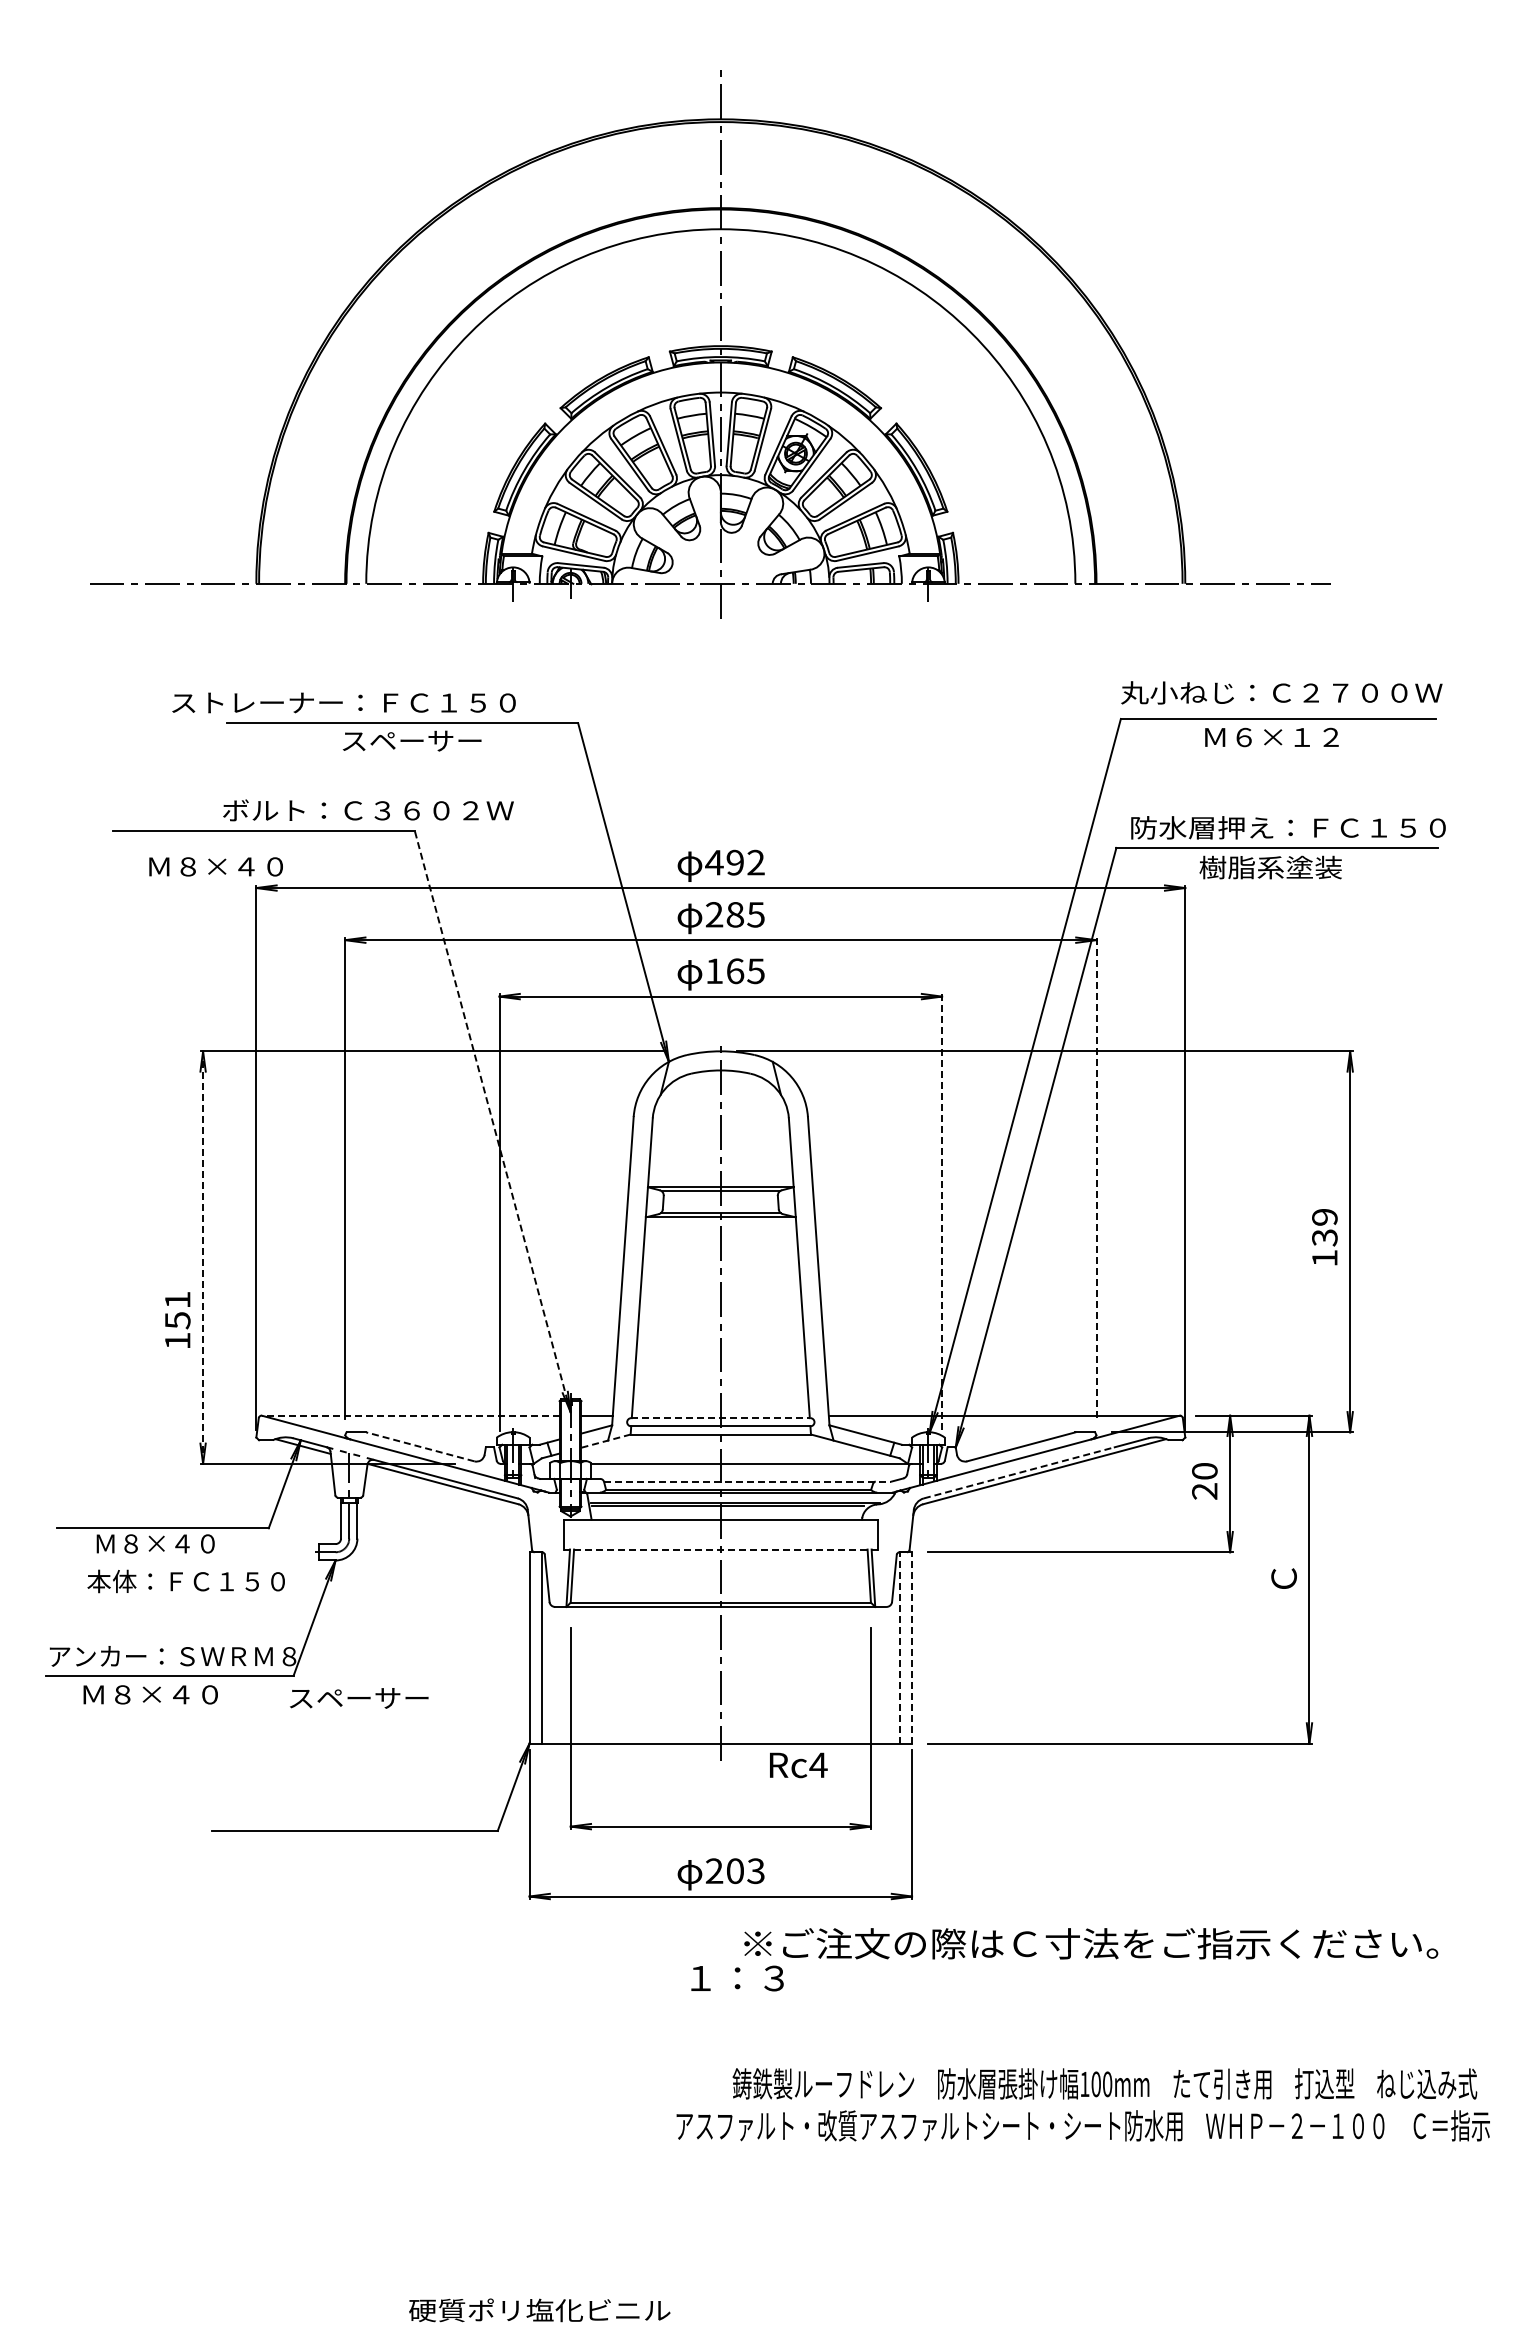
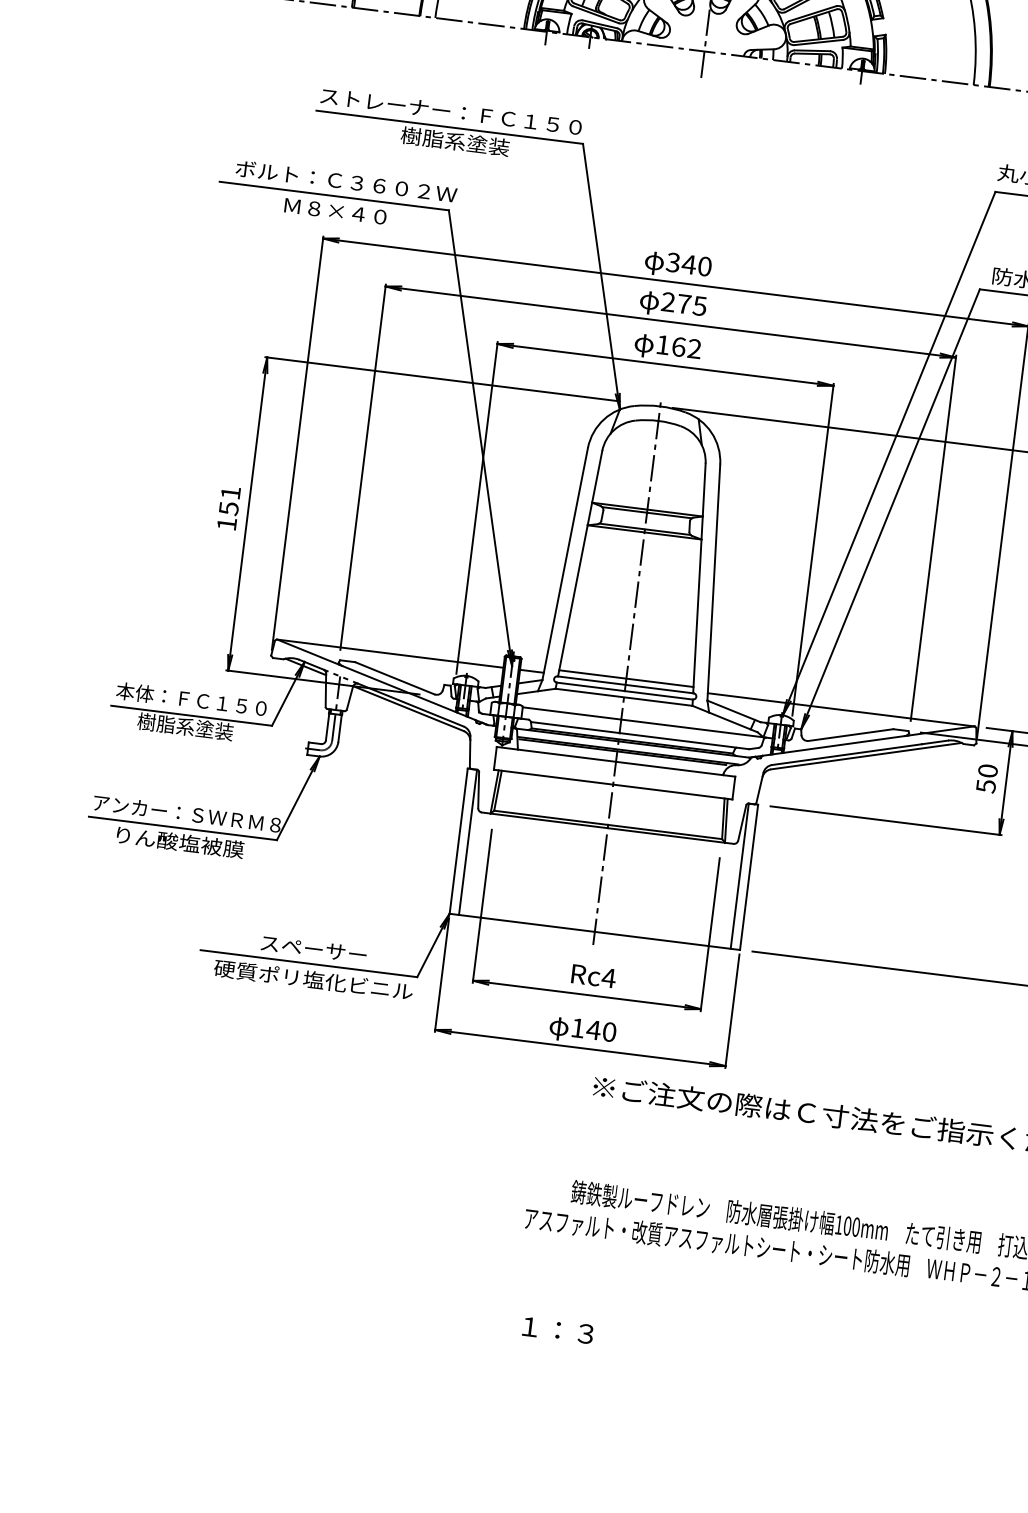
text: (343, 702) -> (450, 111), moved
text: (411, 740) -> (454, 141), スペーサー -> 樹脂系塗装
text: (368, 810) -> (346, 181), moved
text: (734, 862) -> (688, 264), 492 -> 340
text: (215, 866) -> (335, 211), moved
text: (735, 914) -> (684, 303), 285 -> 275
text: (755, 971) -> (694, 349), 165 -> 162
line: (492, 1121) -> (480, 438), dashed -> solid
line: (1096, 1178) -> (933, 538), dashed -> solid
line: (942, 1213) -> (813, 550), dashed -> solid
line: (203, 1257) -> (248, 514), dashed -> solid
text: (177, 1319) -> (228, 507), moved
line: (720, 1409) -> (626, 678), added
line: (410, 1415) -> (390, 653), dashed -> solid
line: (720, 1418) -> (625, 685), dashed -> solid
line: (606, 1441) -> (536, 691), dashed -> solid
line: (420, 1446) -> (394, 678), dashed -> solid
line: (1019, 1472) -> (847, 754), dashed -> solid
line: (747, 1481) -> (639, 735), dashed -> solid
text: (1204, 1491) -> (985, 786), 20 -> 50
text: (156, 1543) -> (185, 726), Ｍ８×４０ -> 樹脂系塗装
line: (720, 1549) -> (612, 784), dashed -> solid
text: (185, 1581) -> (191, 699), moved
line: (899, 1647) -> (739, 875), dashed -> solid
line: (912, 1647) -> (749, 877), dashed -> solid
text: (167, 1694) -> (179, 842), Ｍ８×４０ -> りん酸塩被膜
text: (359, 1698) -> (314, 949), moved
text: (798, 1765) -> (593, 976), moved
text: (734, 1871) -> (593, 1030), 203 -> 140
text: (737, 1978) -> (558, 1330), moved
text: (539, 2310) -> (313, 980), moved

